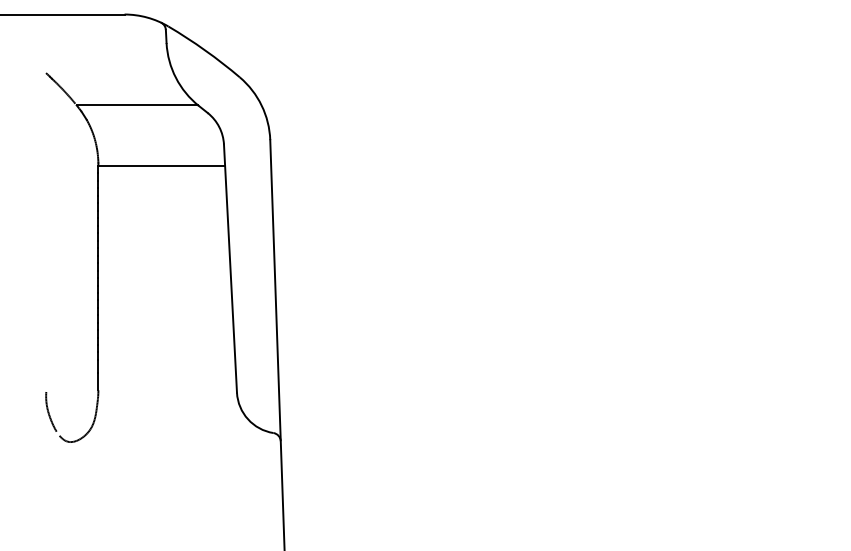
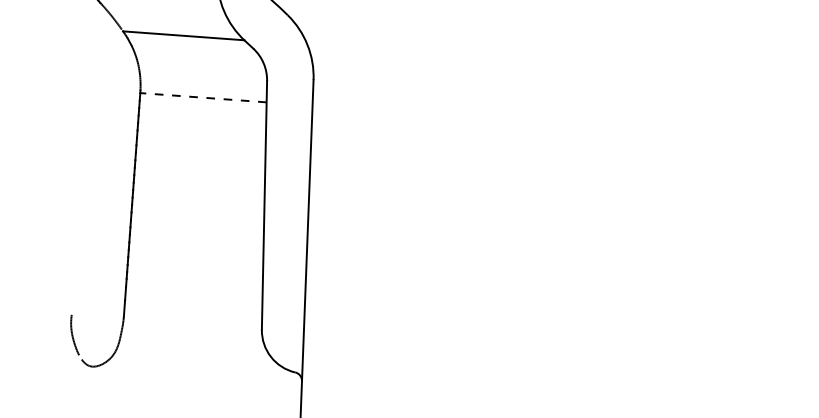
line: (161, 165) -> (203, 97), solid -> dashed

